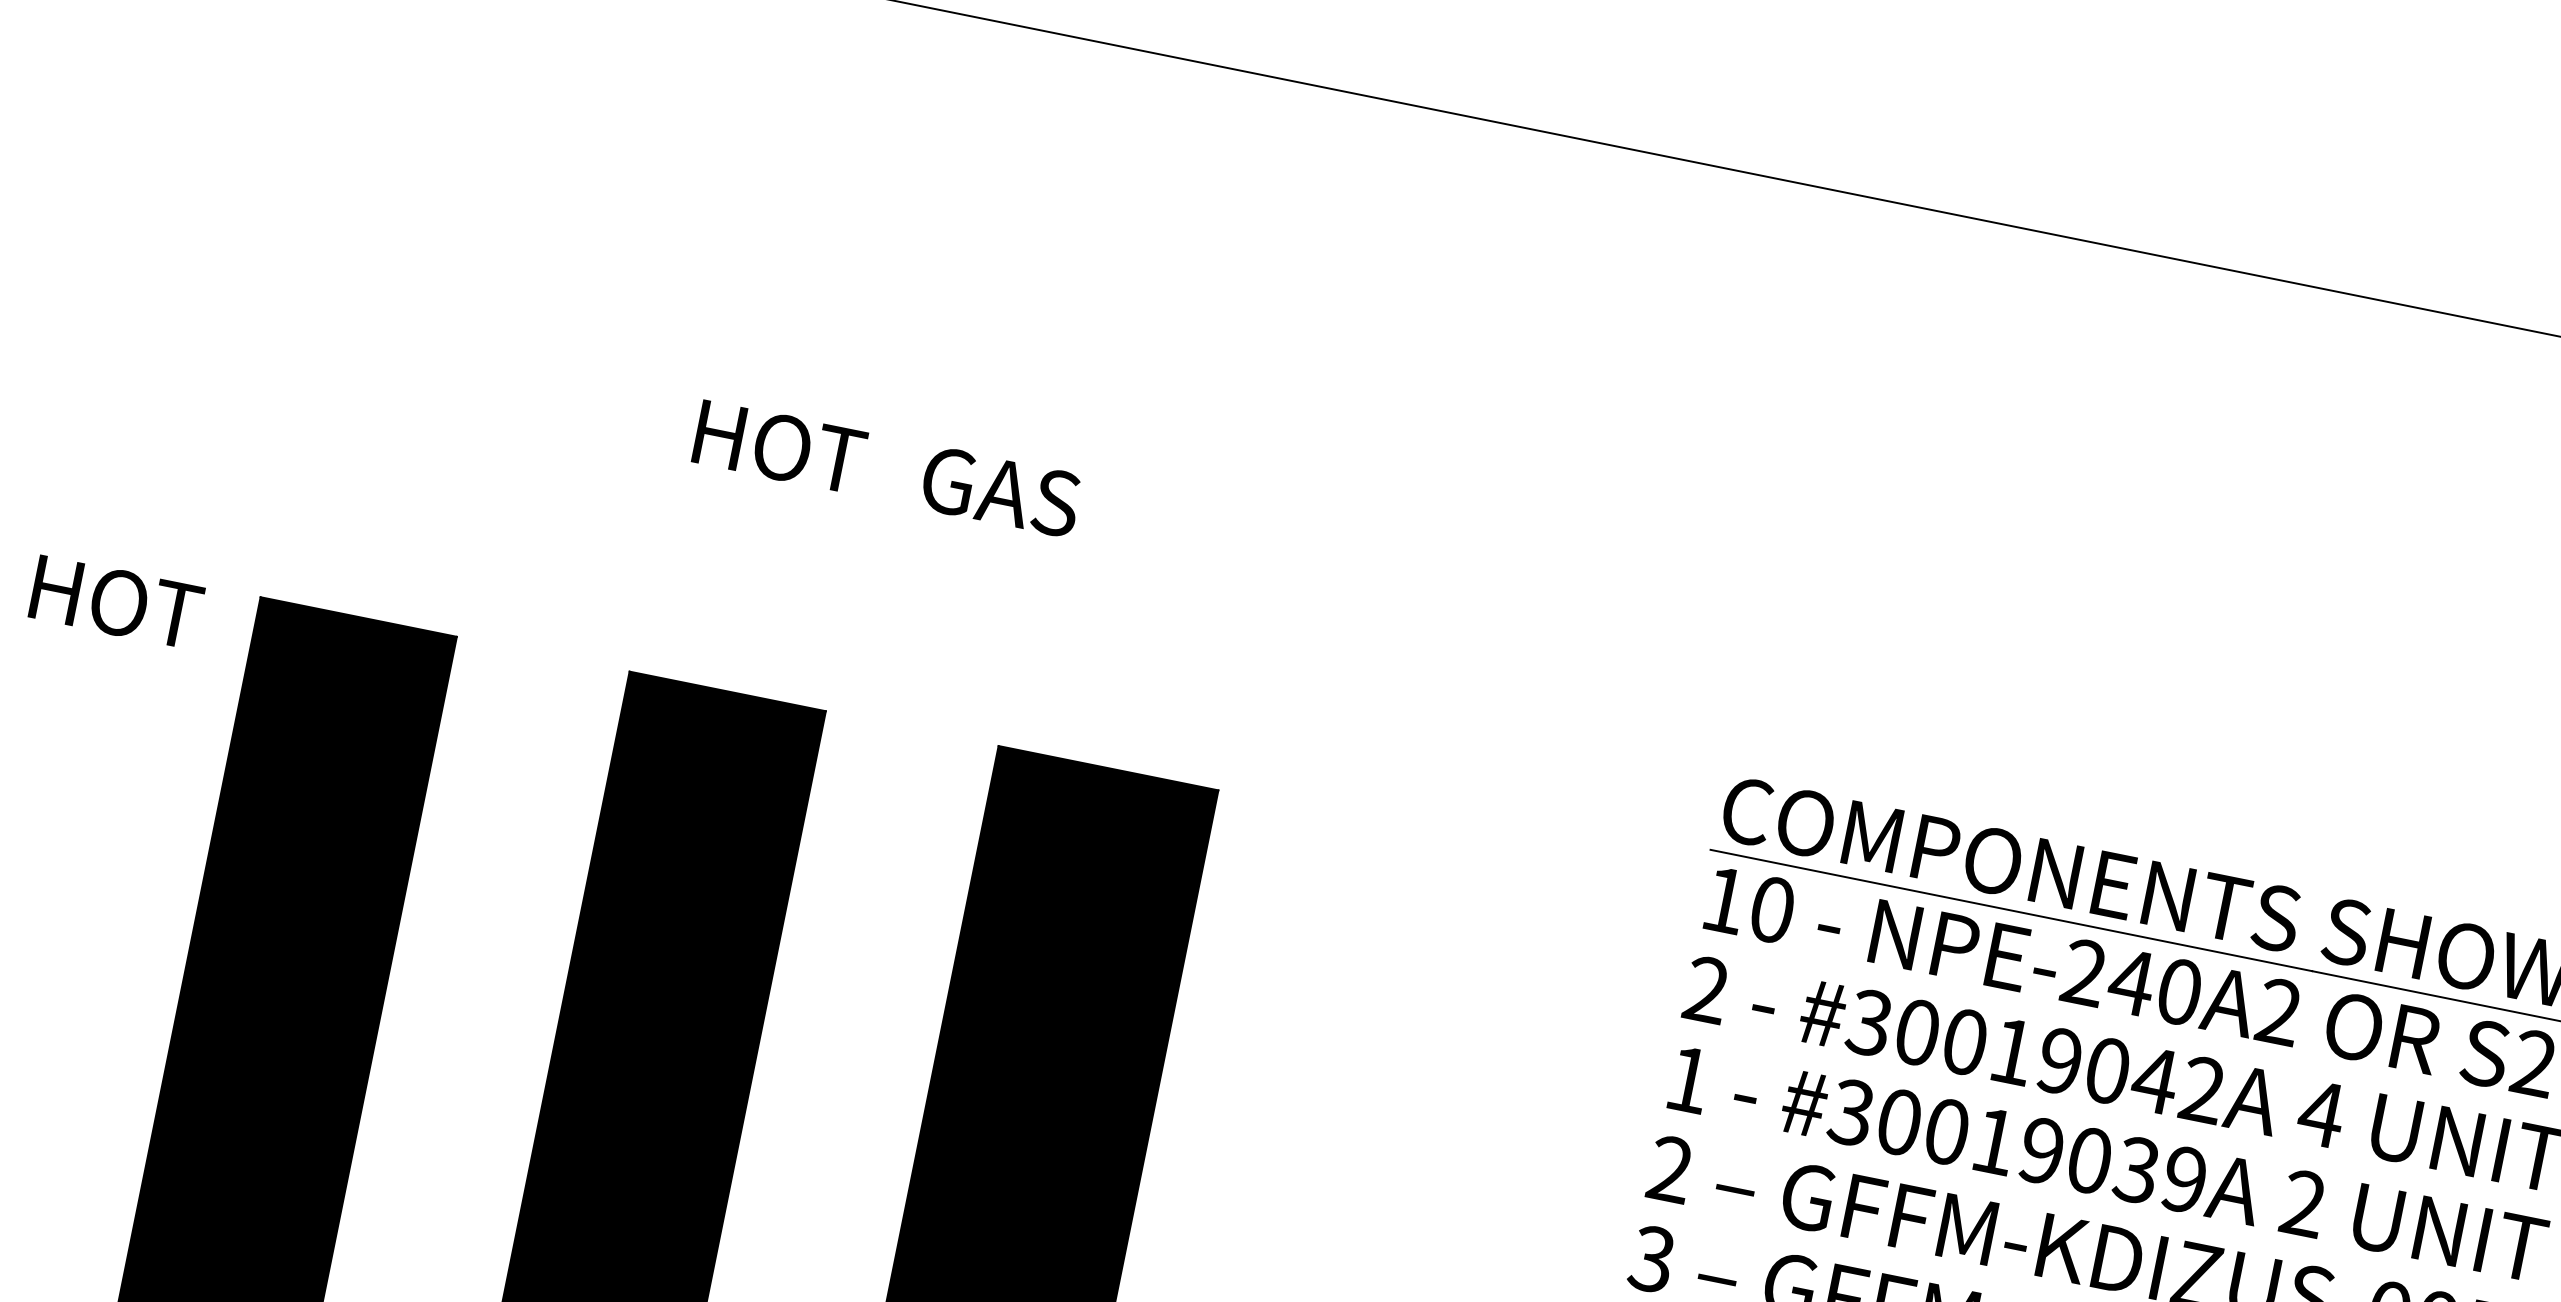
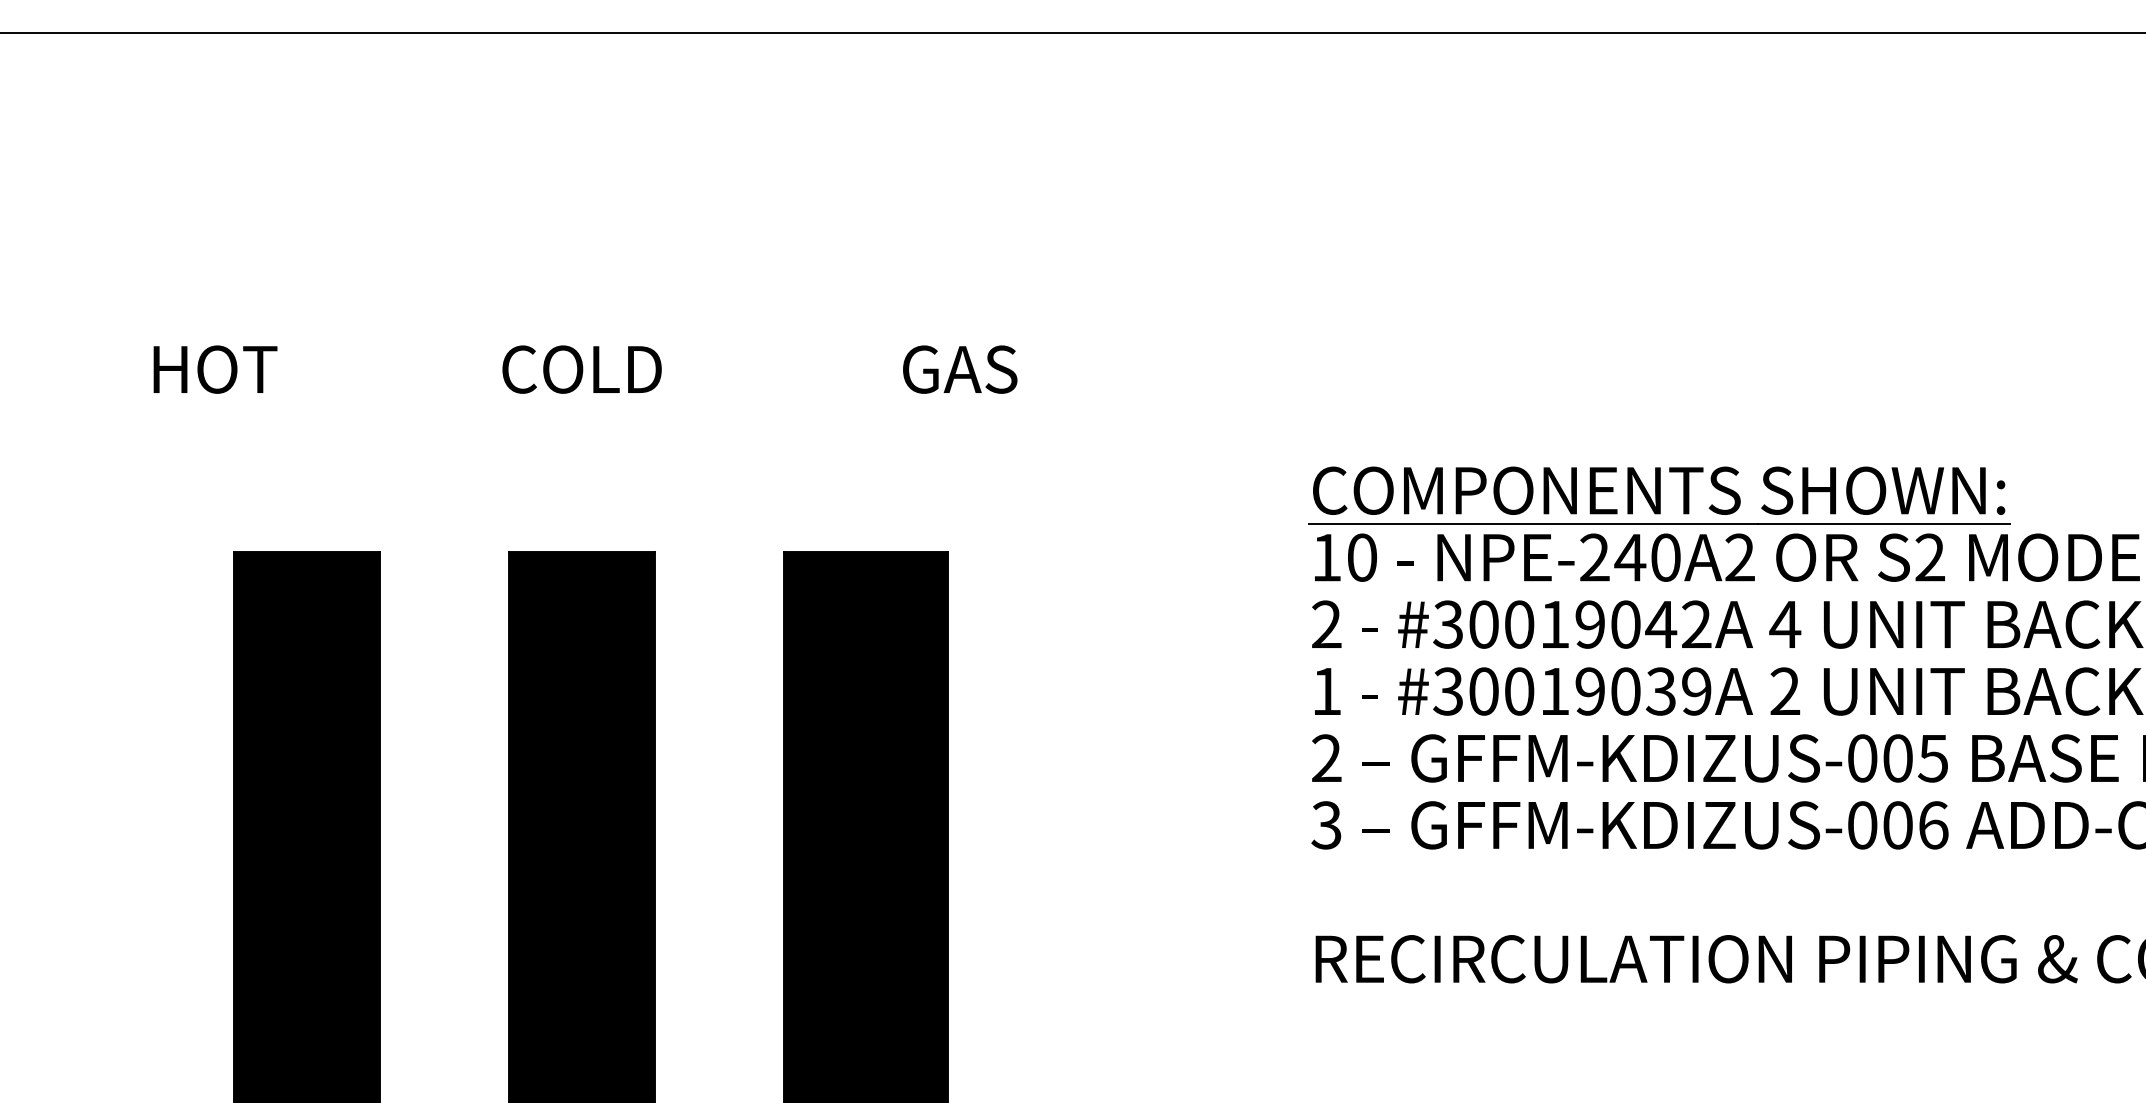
text: (776, 446) -> (581, 369), HOT -> COLD
text: (1001, 491) -> (960, 369), moved
text: (116, 602) -> (215, 369), moved

